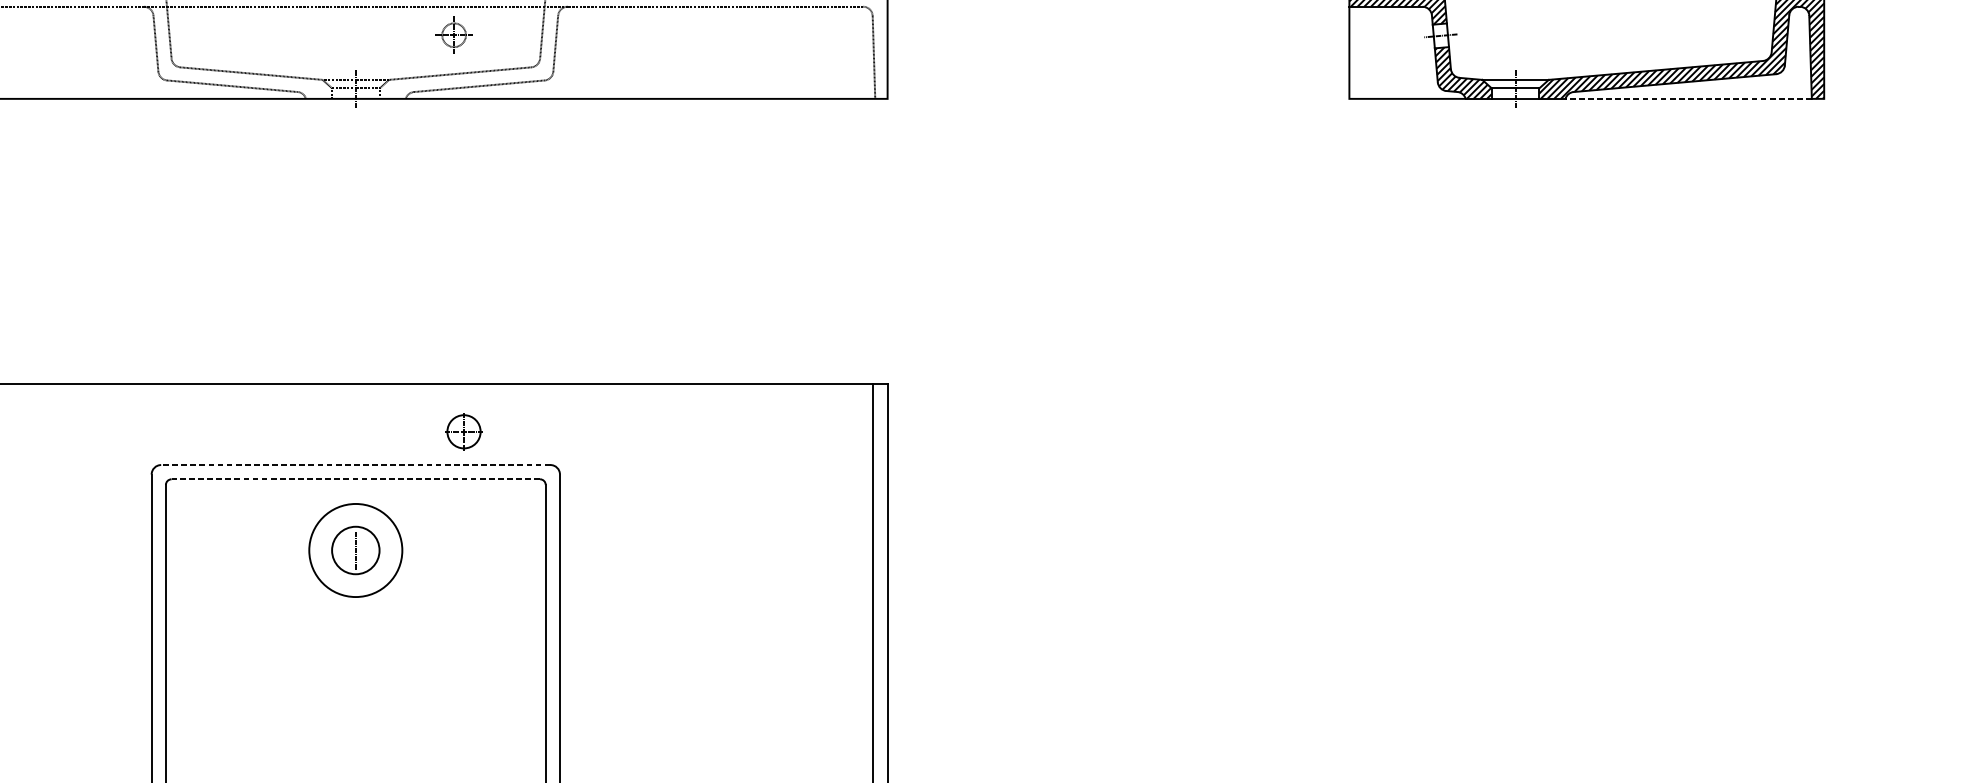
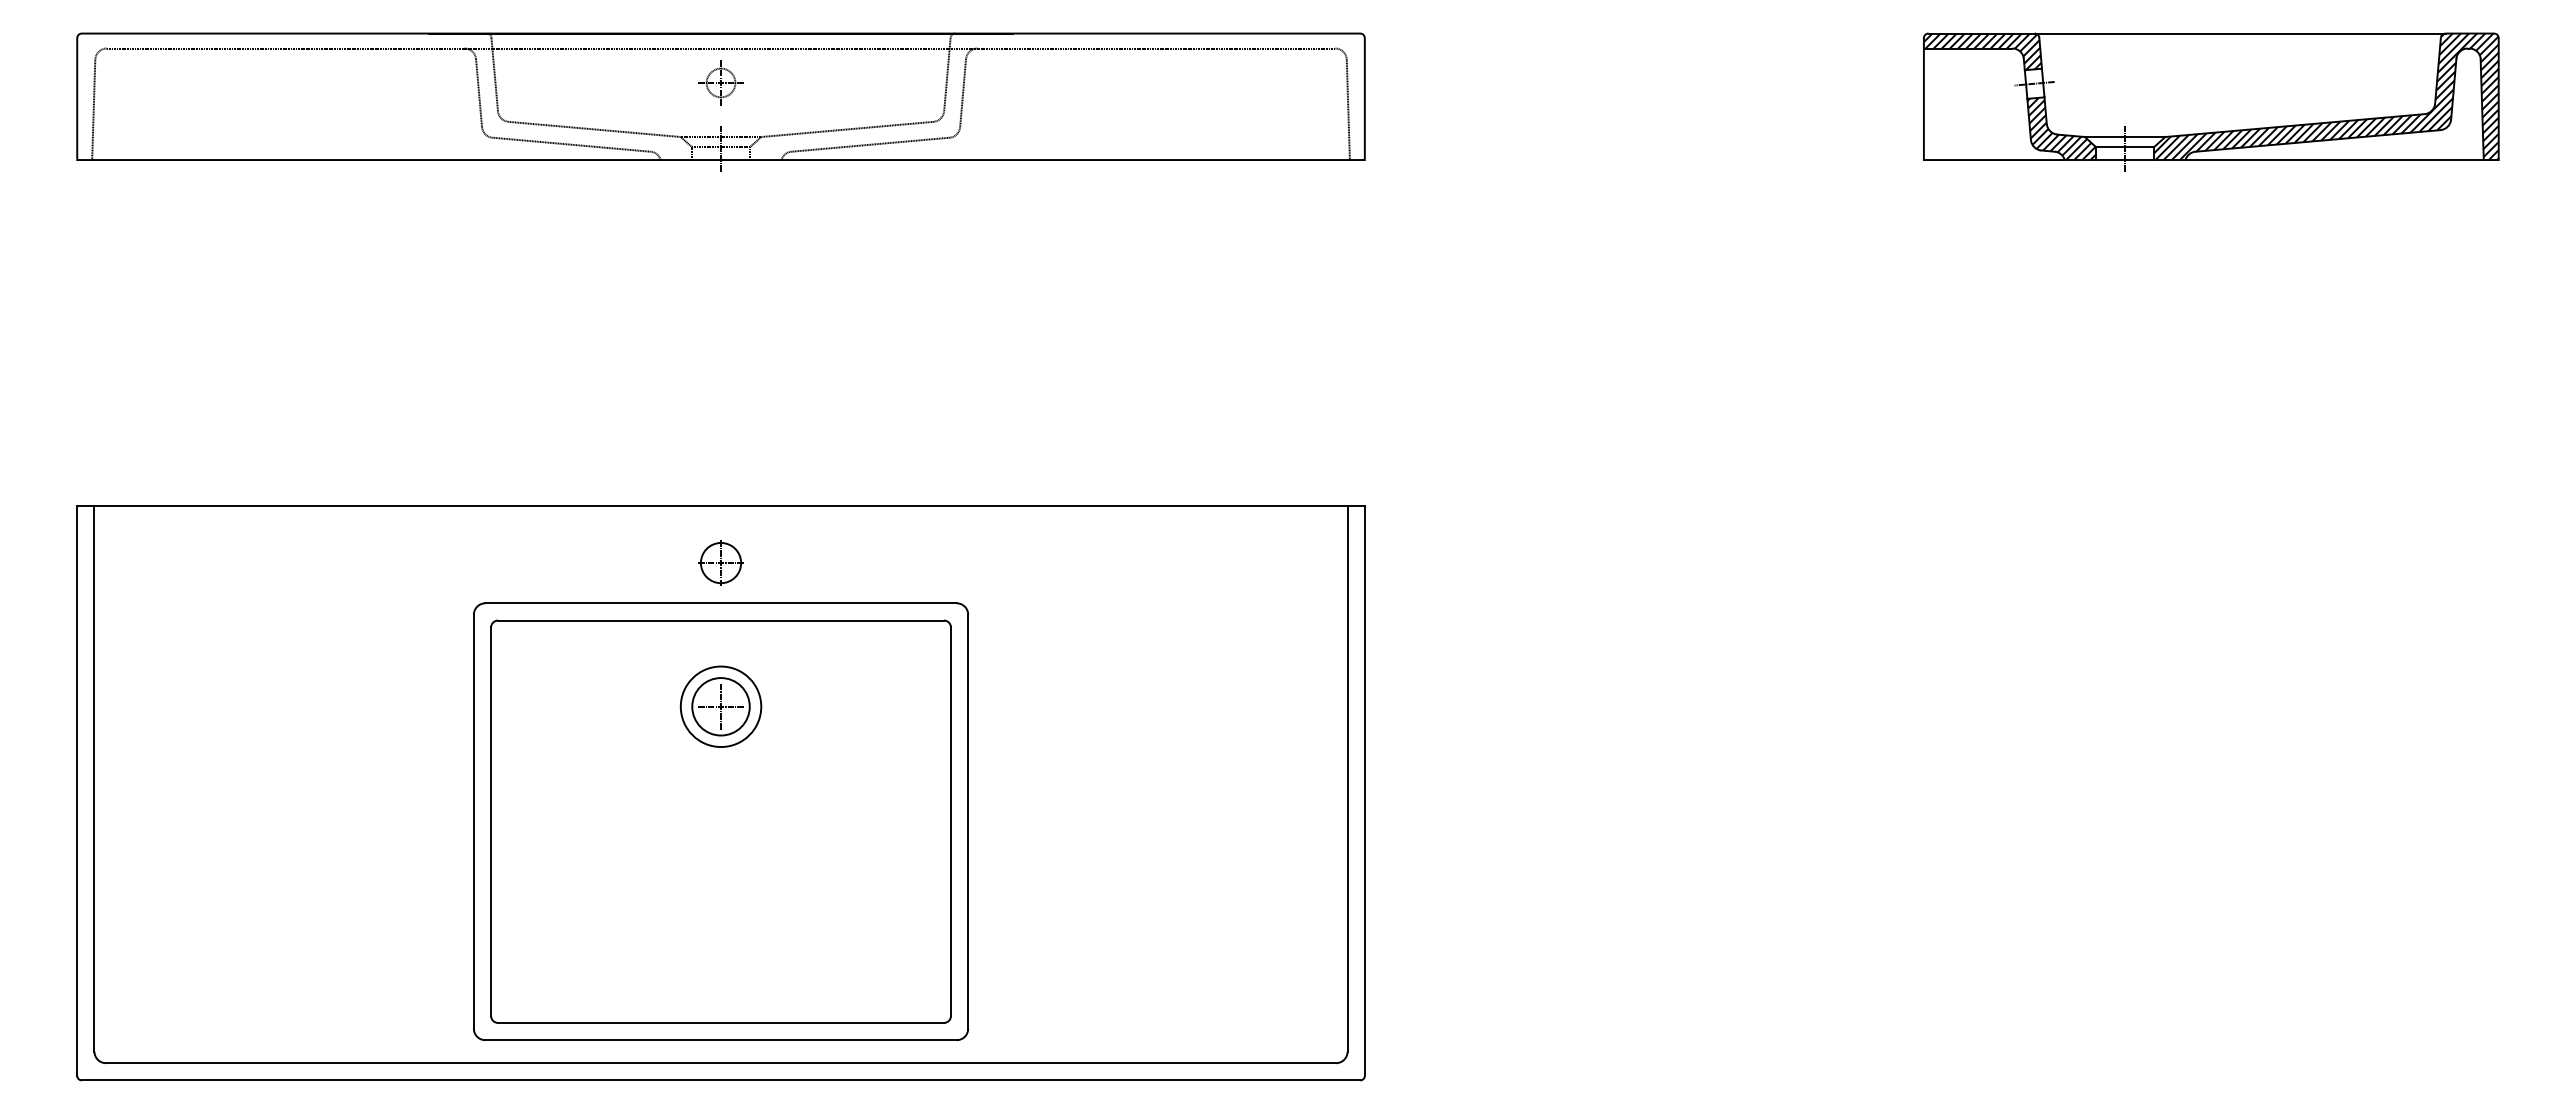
part: (453, 34) -> (720, 82), moved
line: (1688, 99) -> (2334, 160), dashed -> solid
part: (463, 431) -> (720, 562), moved
line: (356, 465) -> (721, 603), dashed -> solid
line: (355, 479) -> (720, 620), dashed -> solid
circle: (355, 550) -> (720, 706), size x0.71
line: (356, 550) -> (721, 706), added

